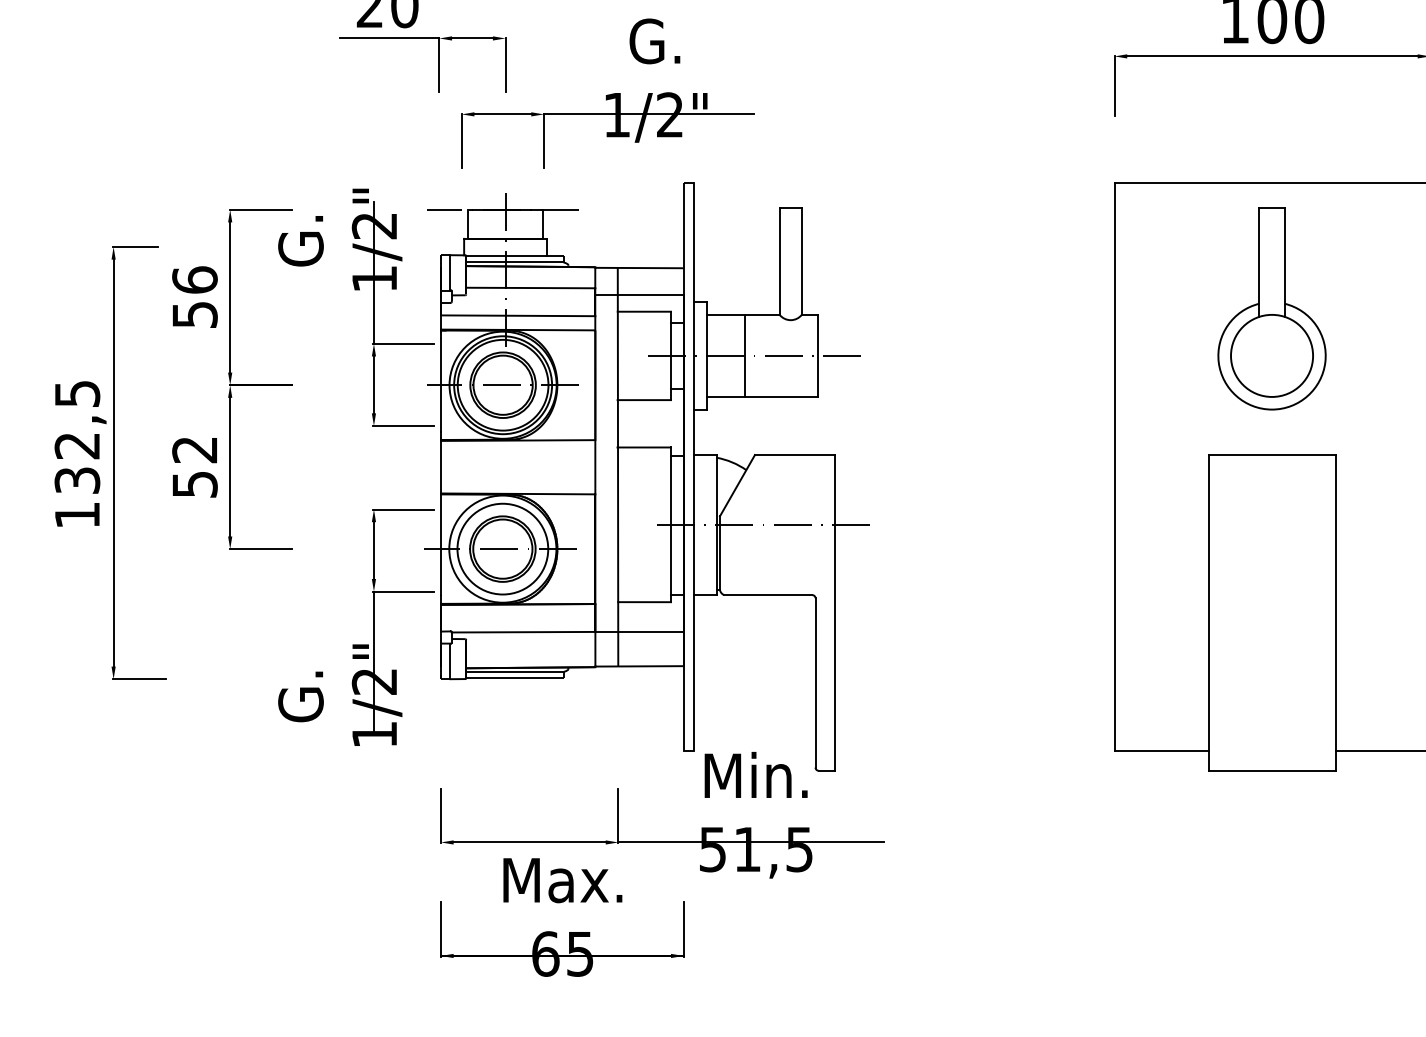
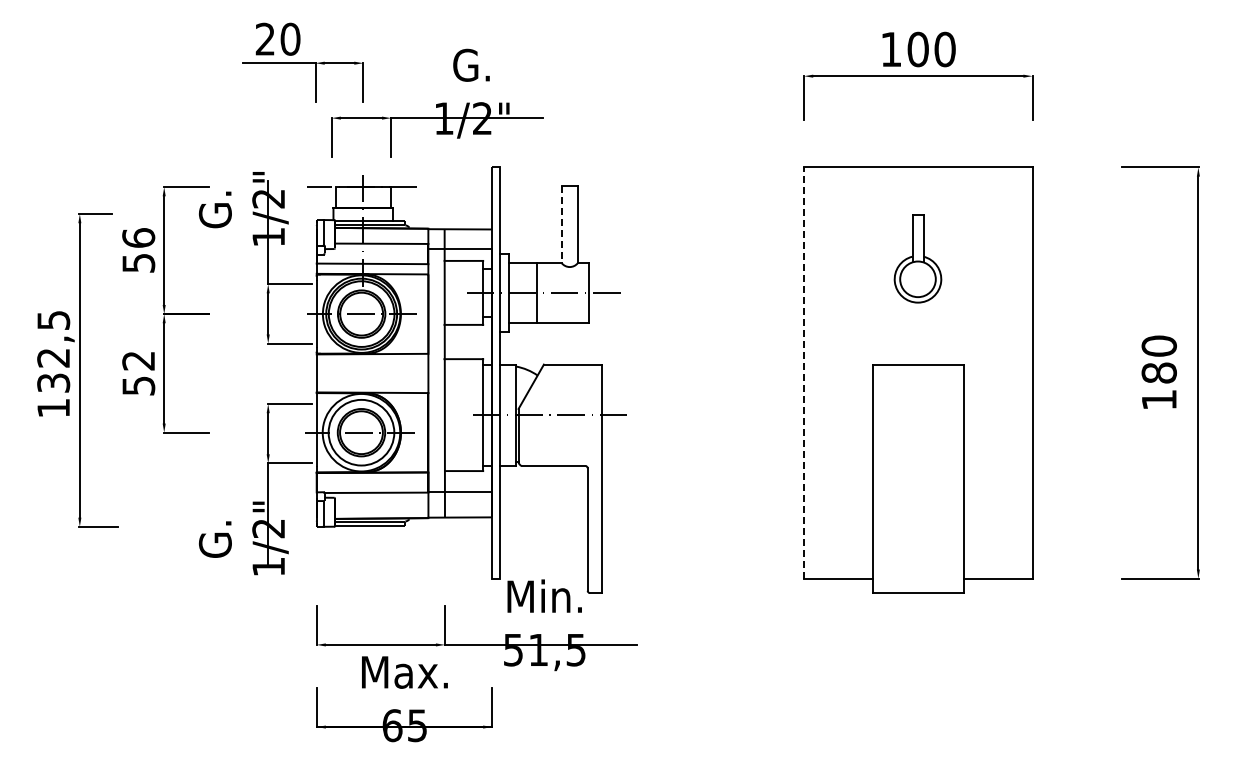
line: (779, 261) -> (561, 224), solid -> dashed
part: (1271, 308) -> (917, 258), size x0.6
line: (1115, 467) -> (804, 373), solid -> dashed

